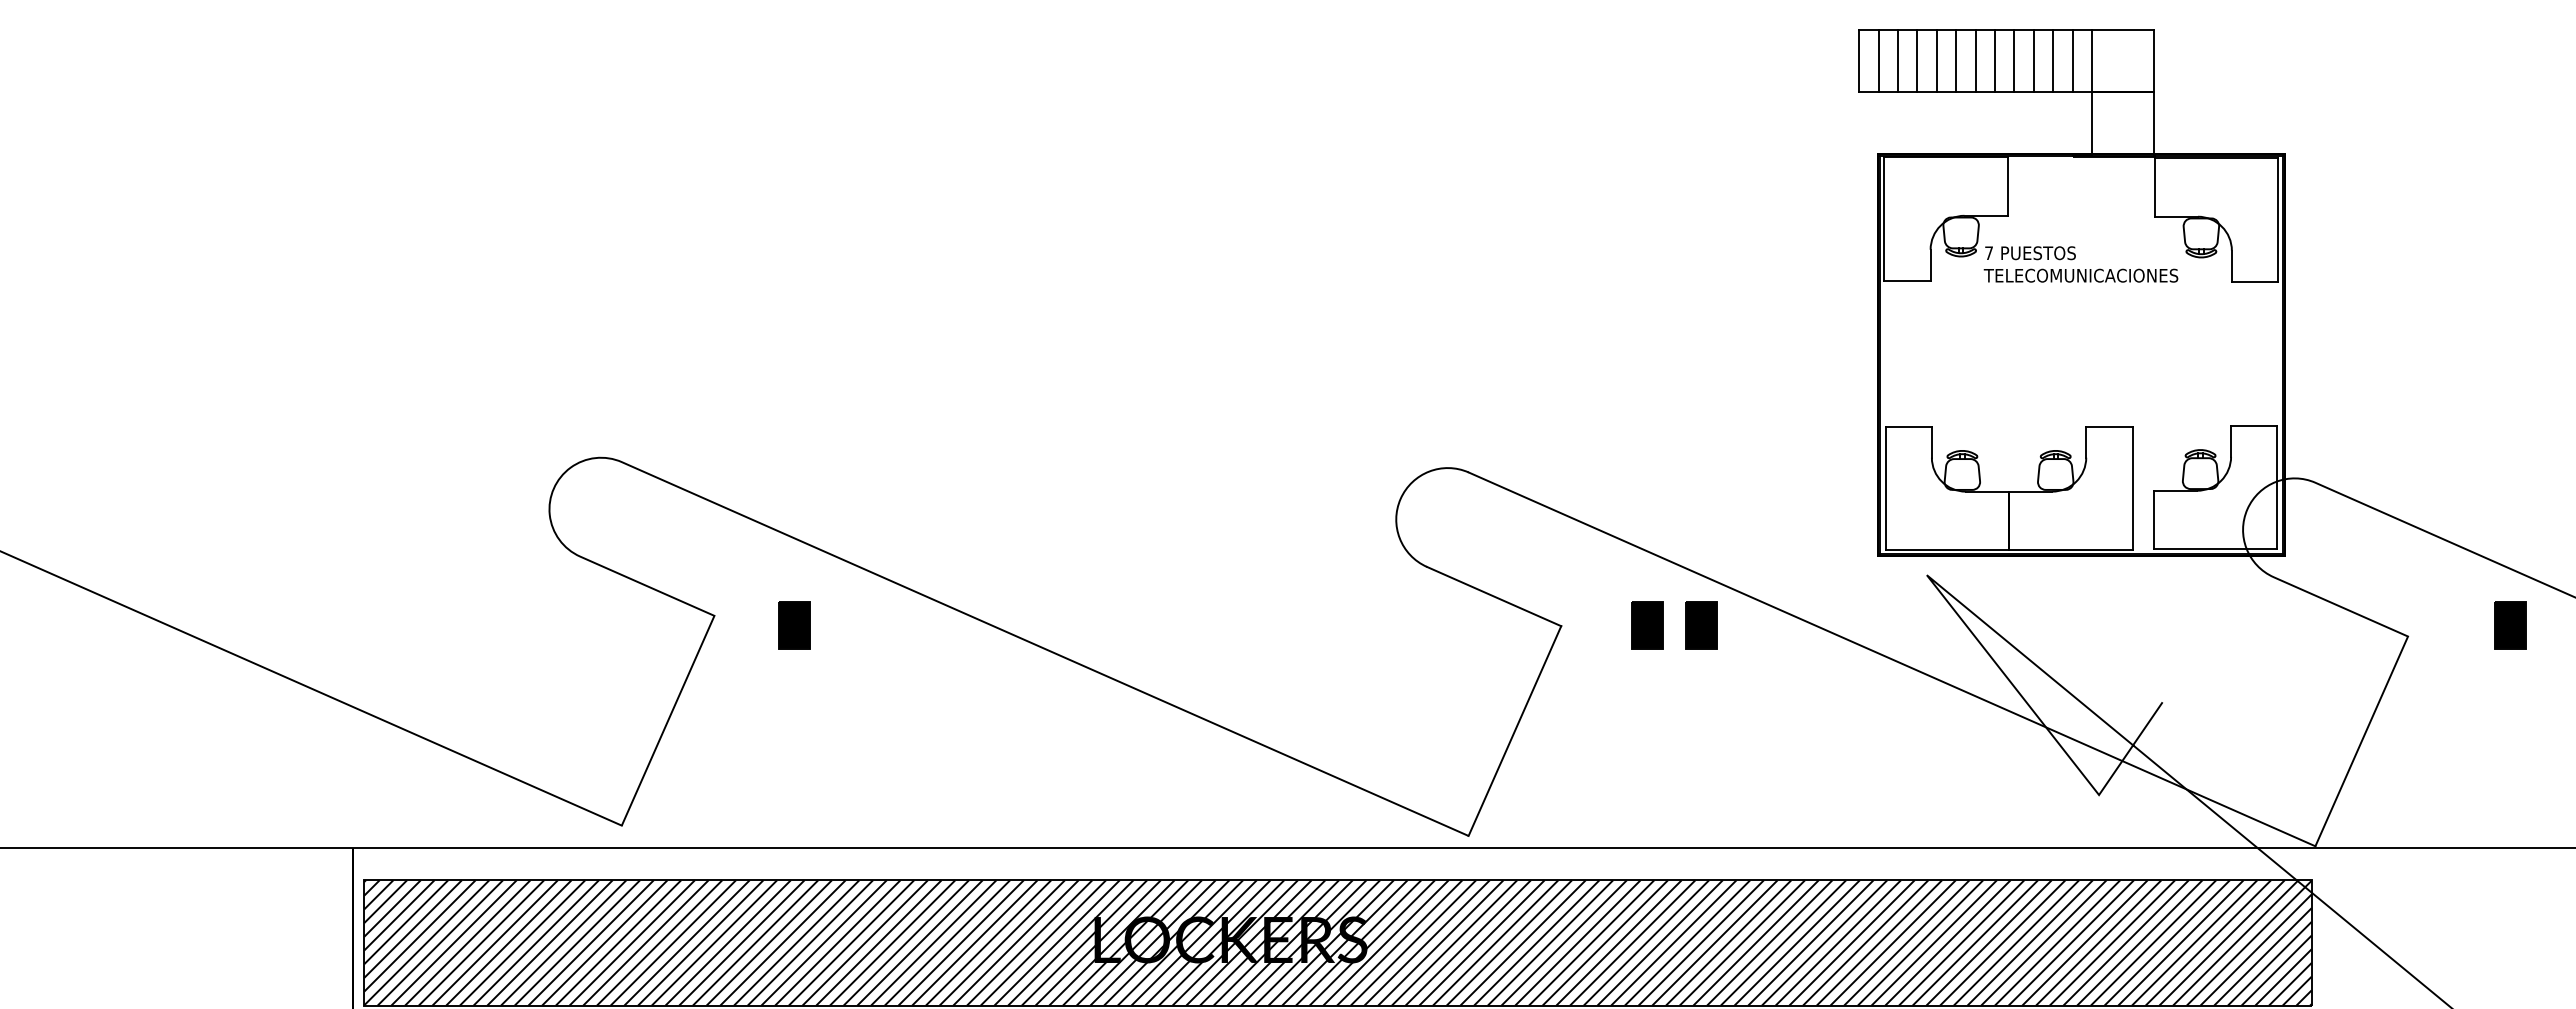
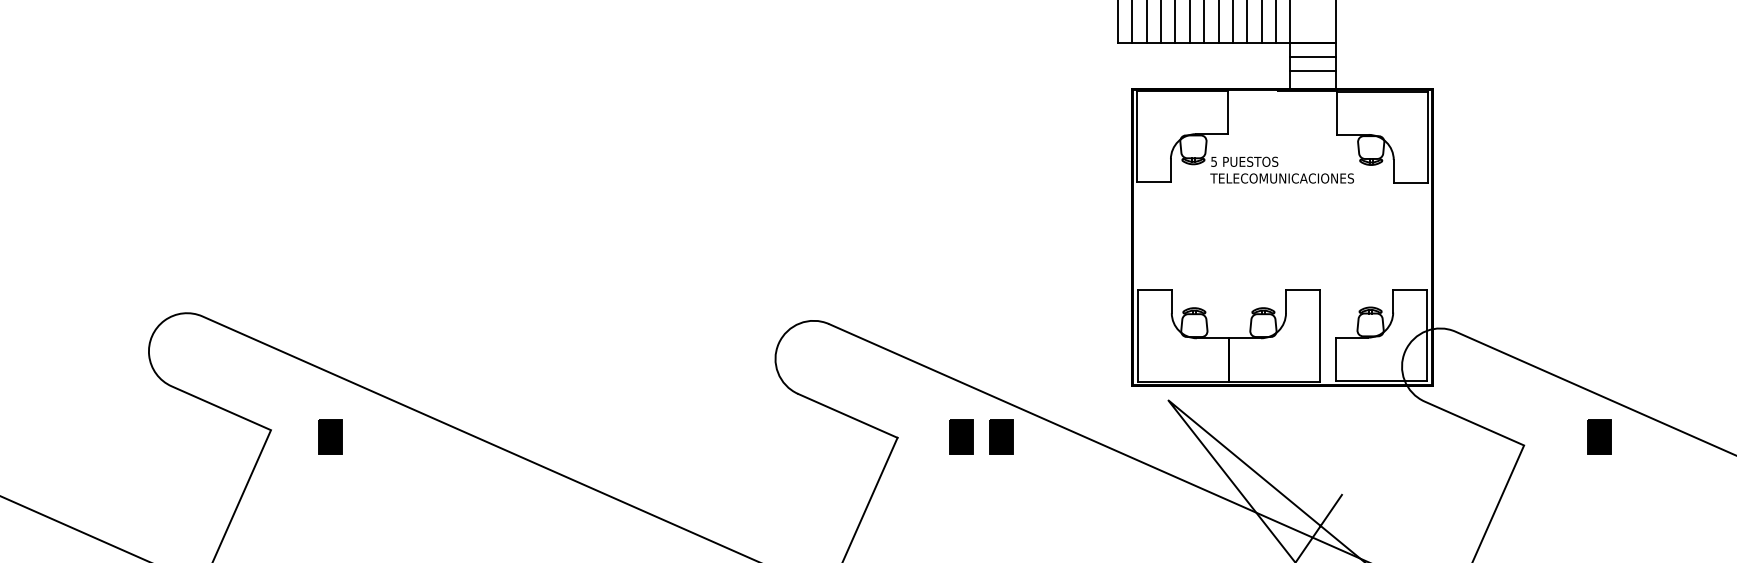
line: (2122, 111) -> (1312, 57), added
line: (2122, 130) -> (1312, 71), added
text: (1988, 253) -> (1213, 162), 7 -> 5

